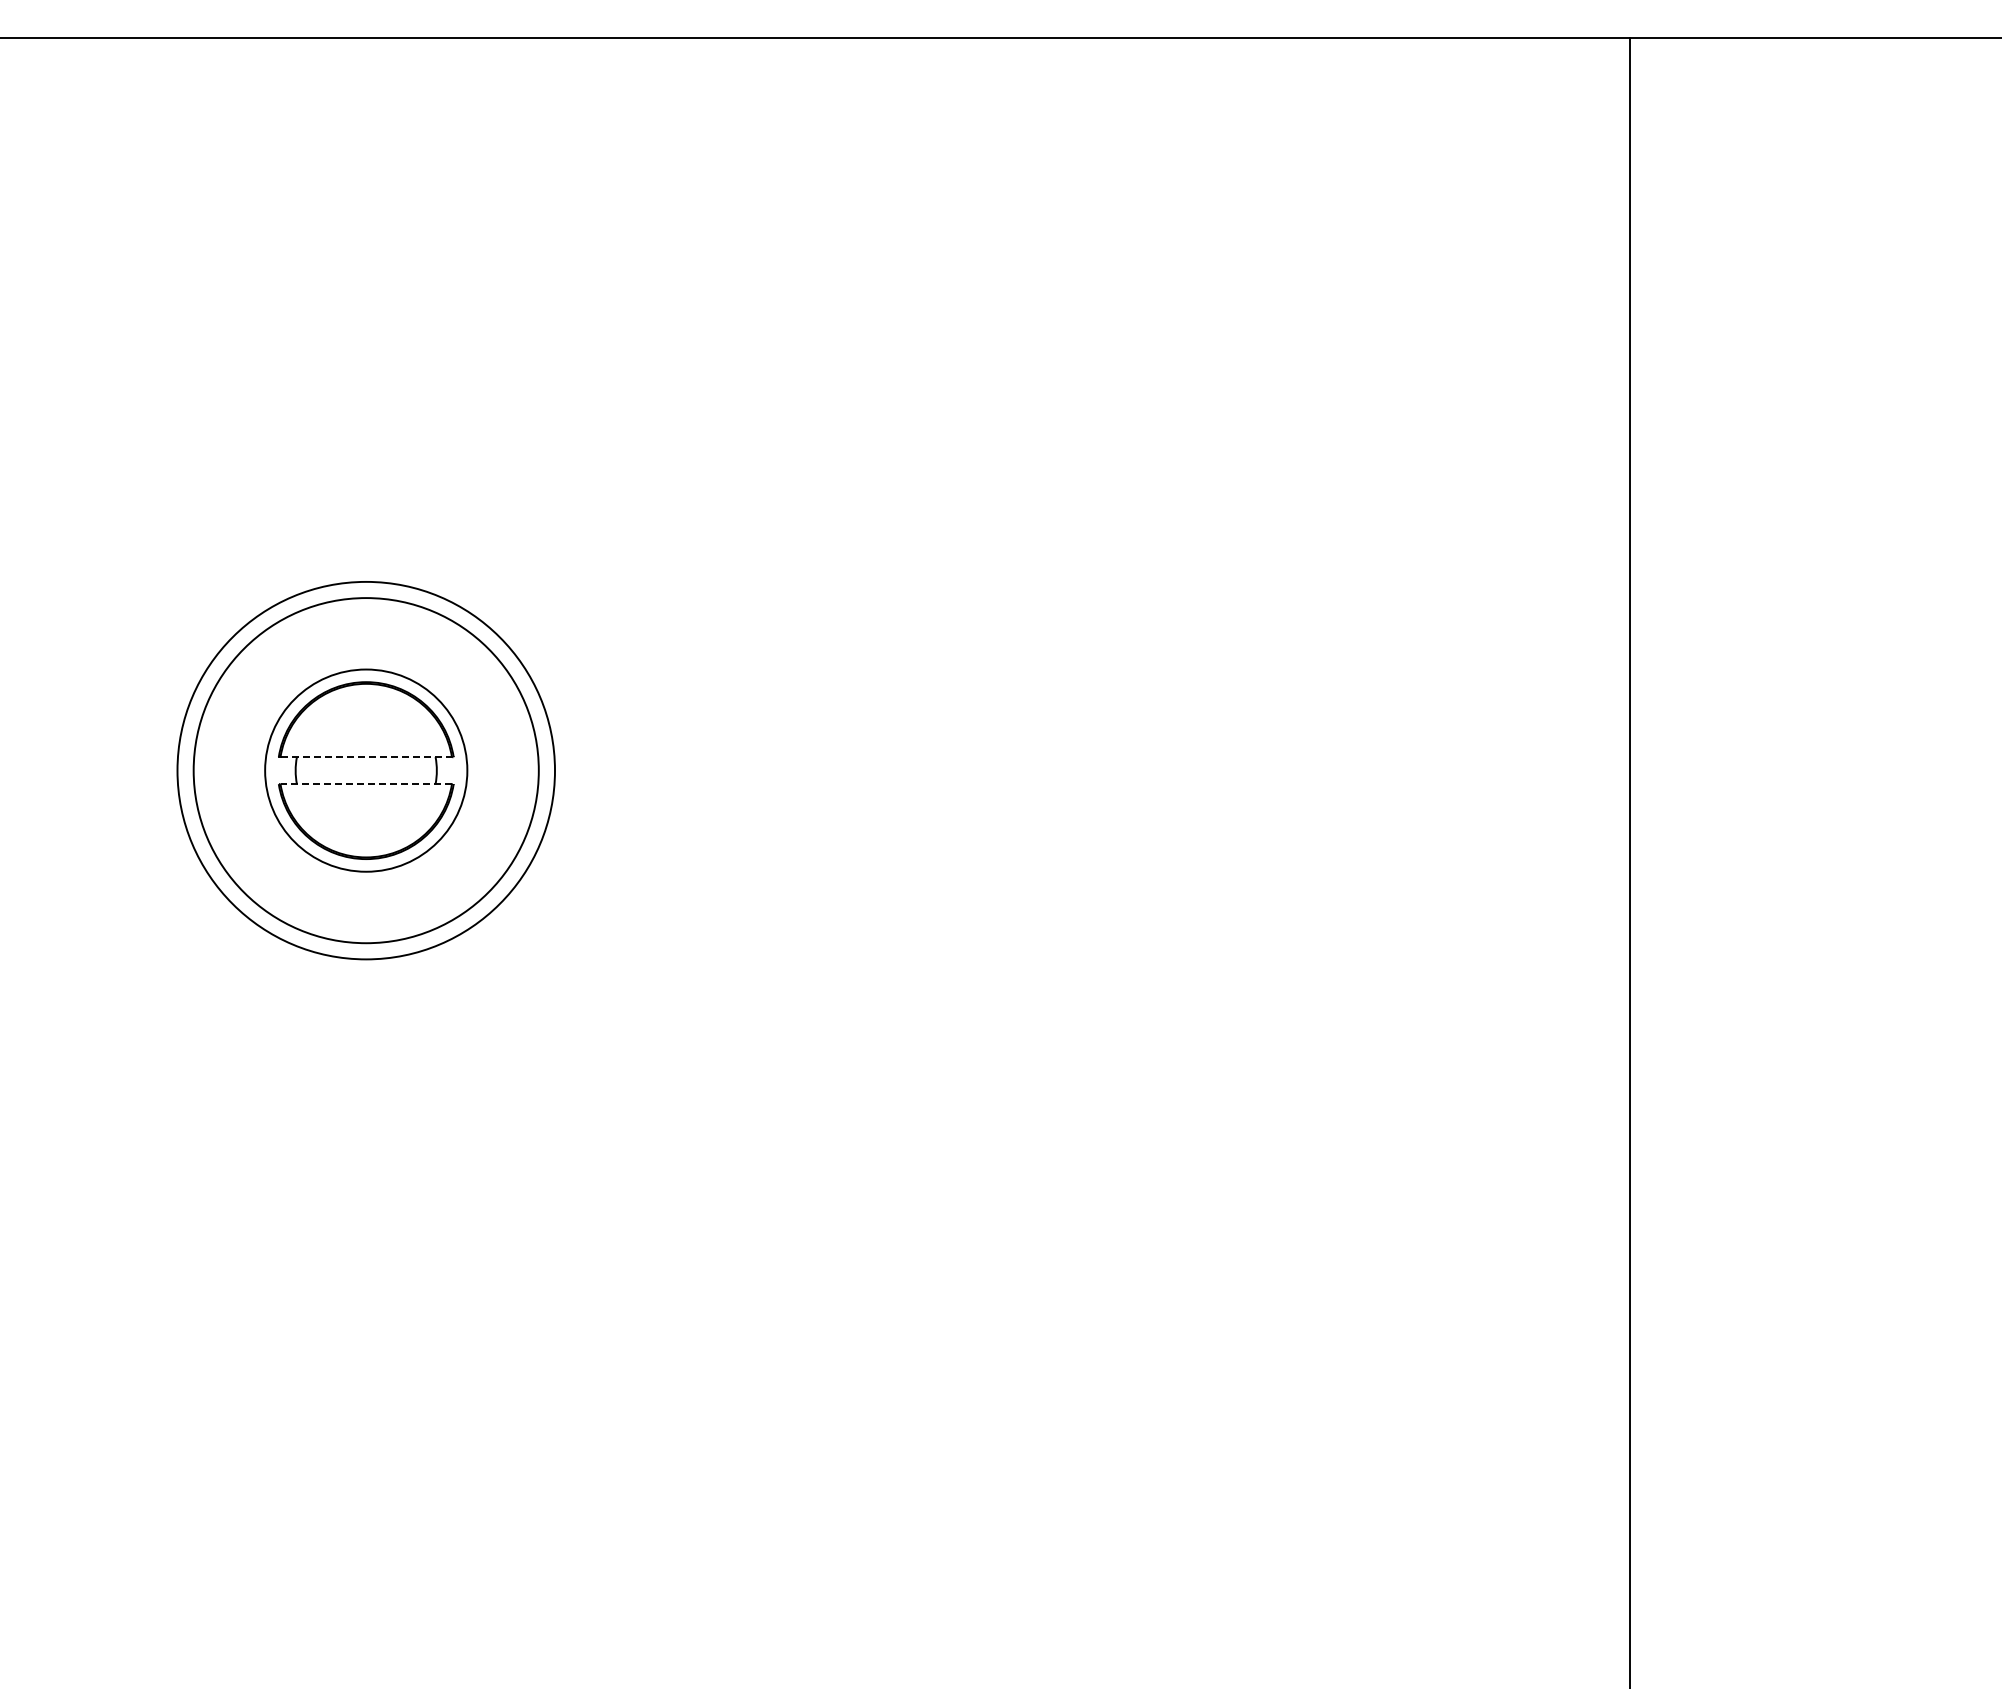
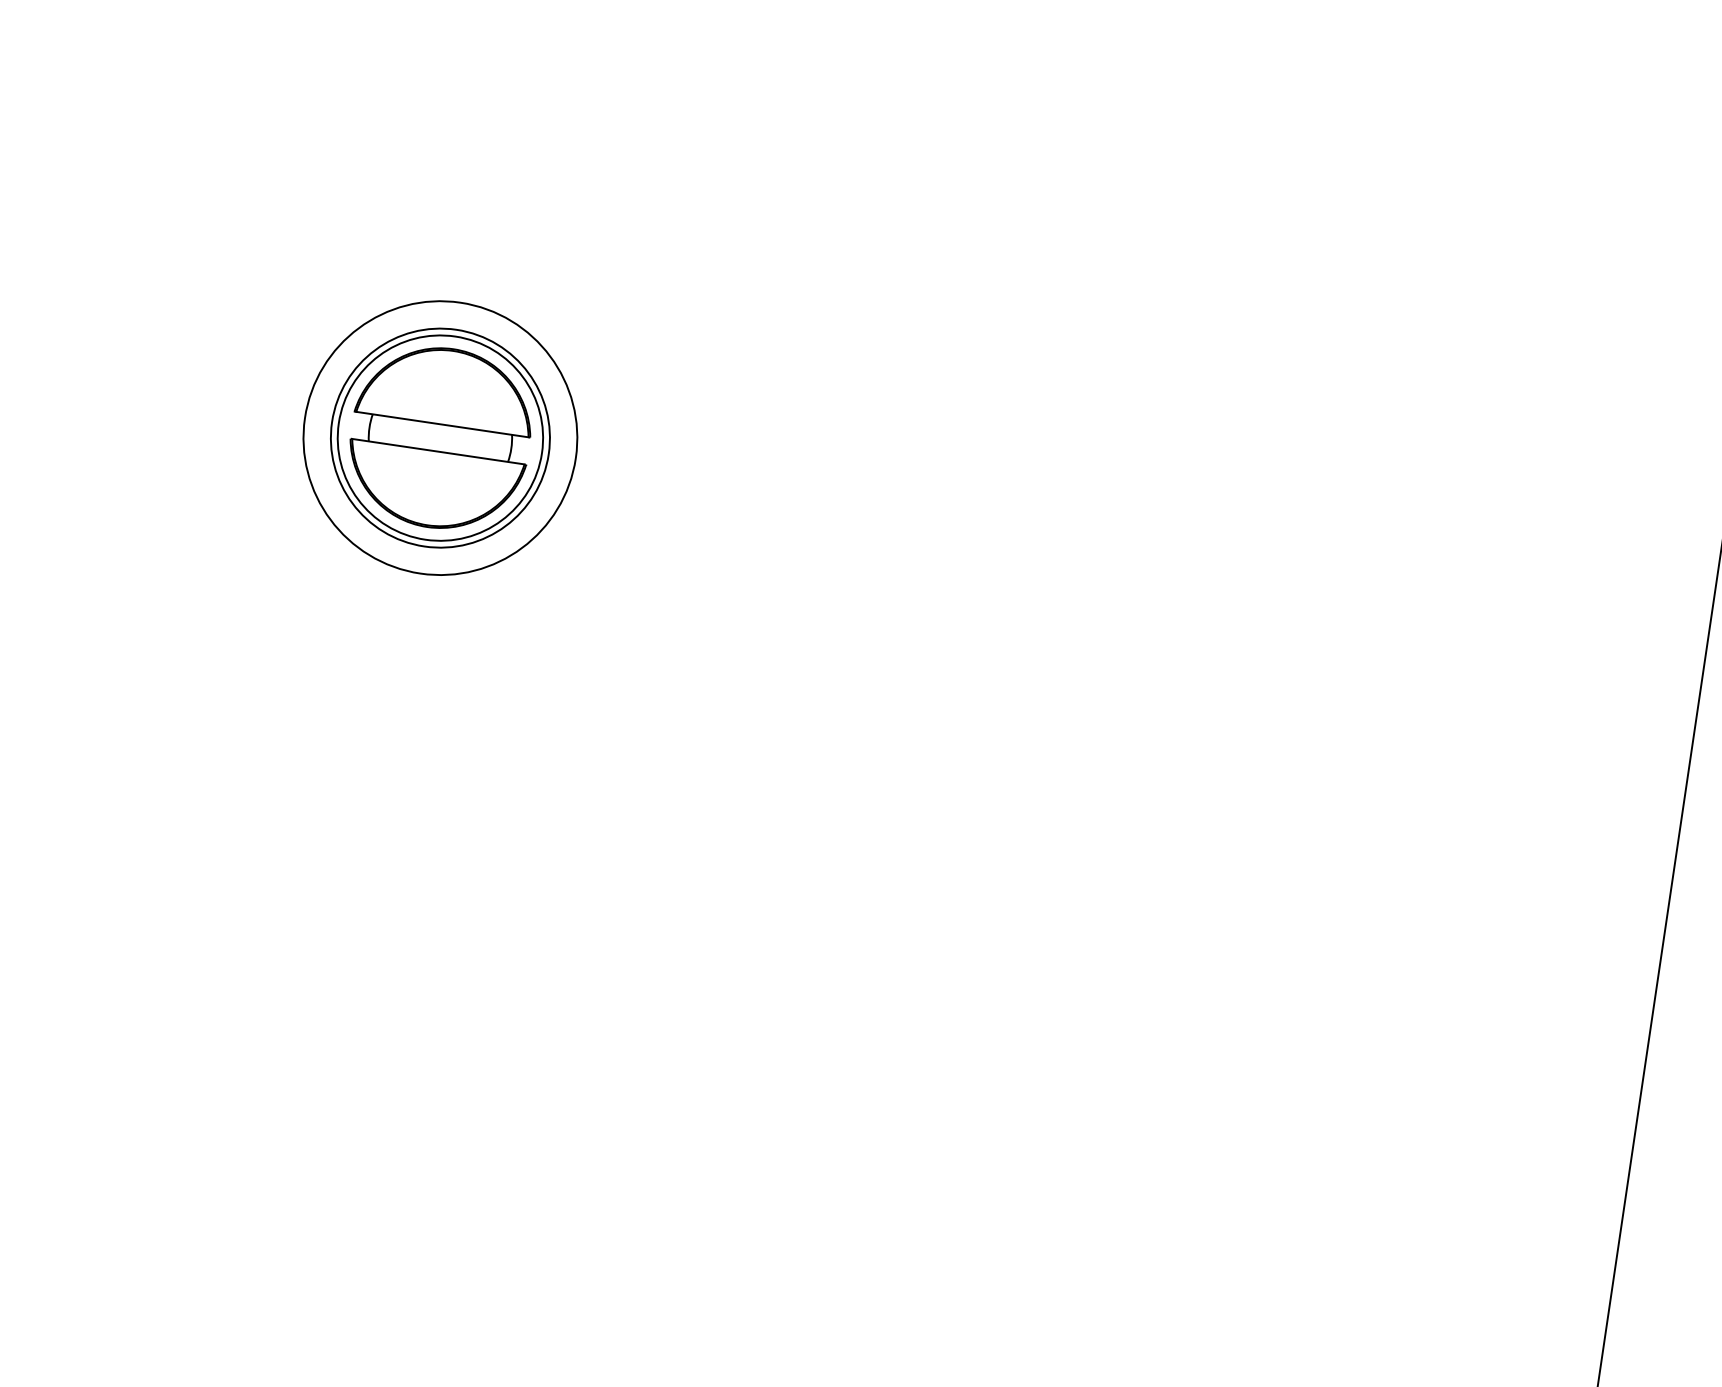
line: (366, 757) -> (442, 424), dashed -> solid
circle: (366, 770) -> (440, 438), size x0.62
circle: (366, 770) -> (440, 438), size x0.71
line: (366, 784) -> (438, 452), dashed -> solid

